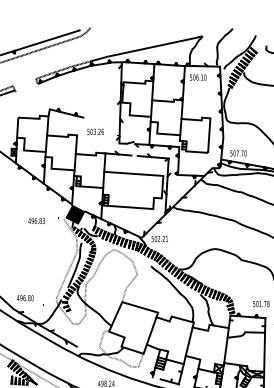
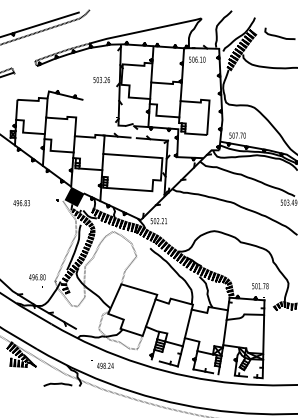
text: (95, 132) -> (101, 80), moved
text: (36, 221) -> (21, 203), moved
text: (25, 298) -> (37, 277), moved

